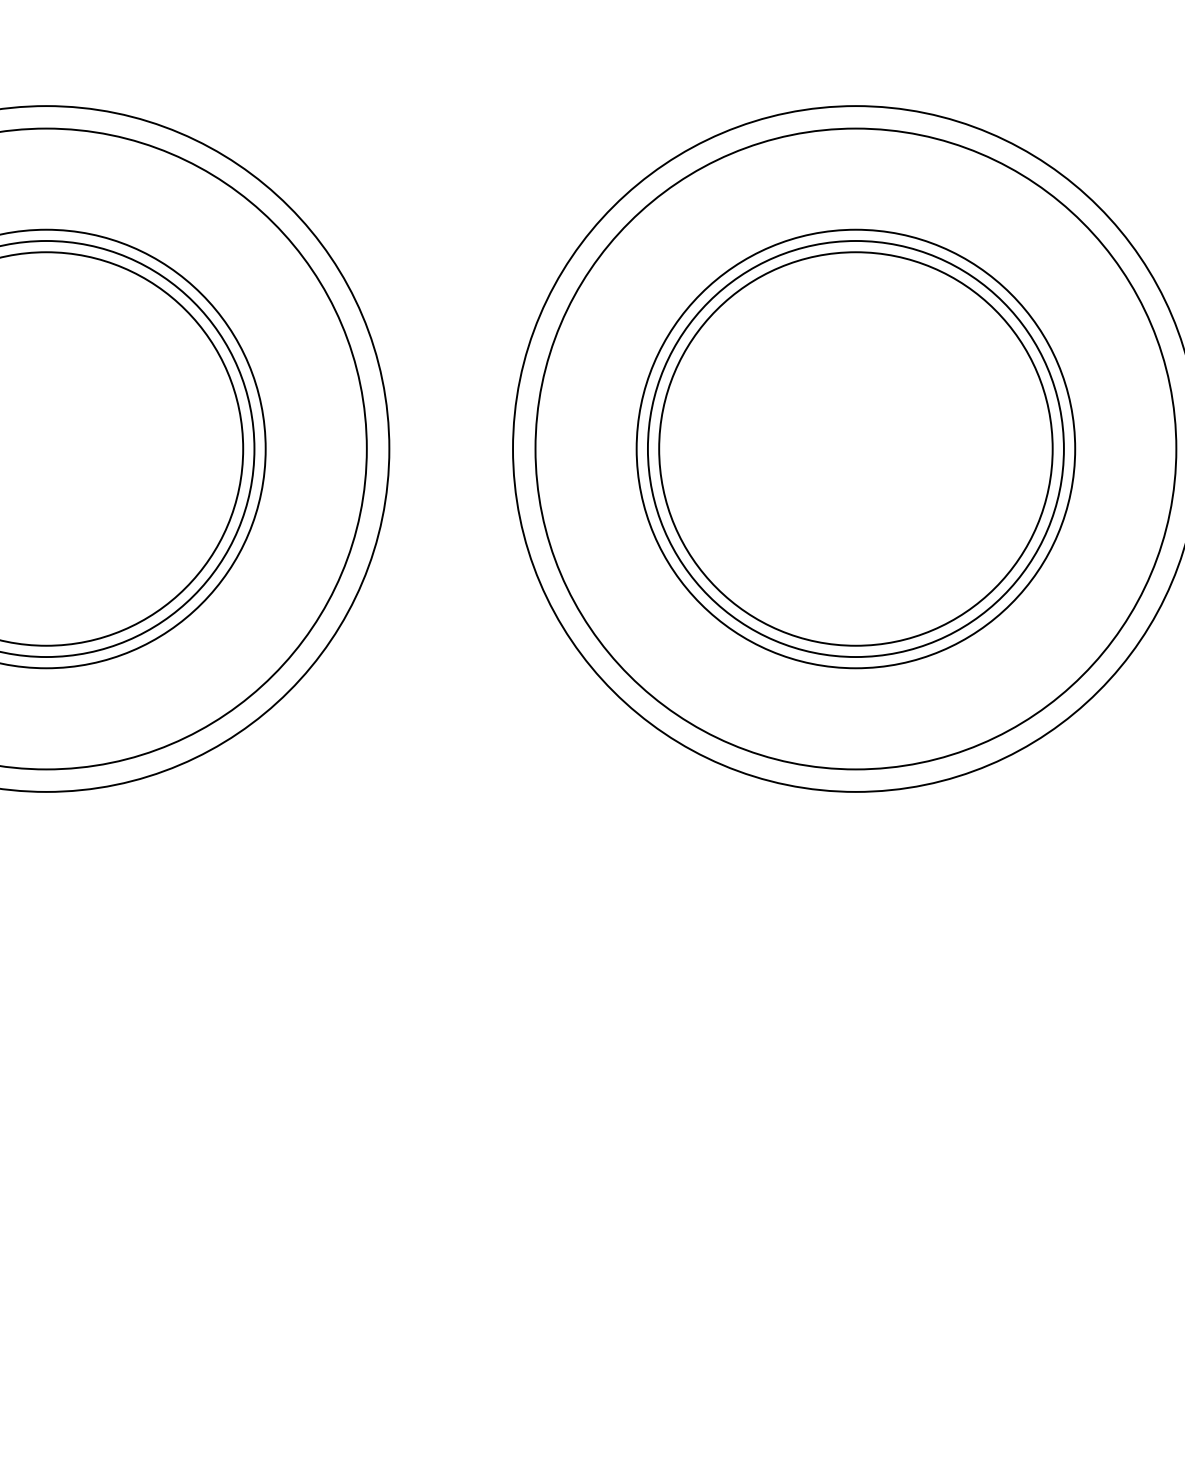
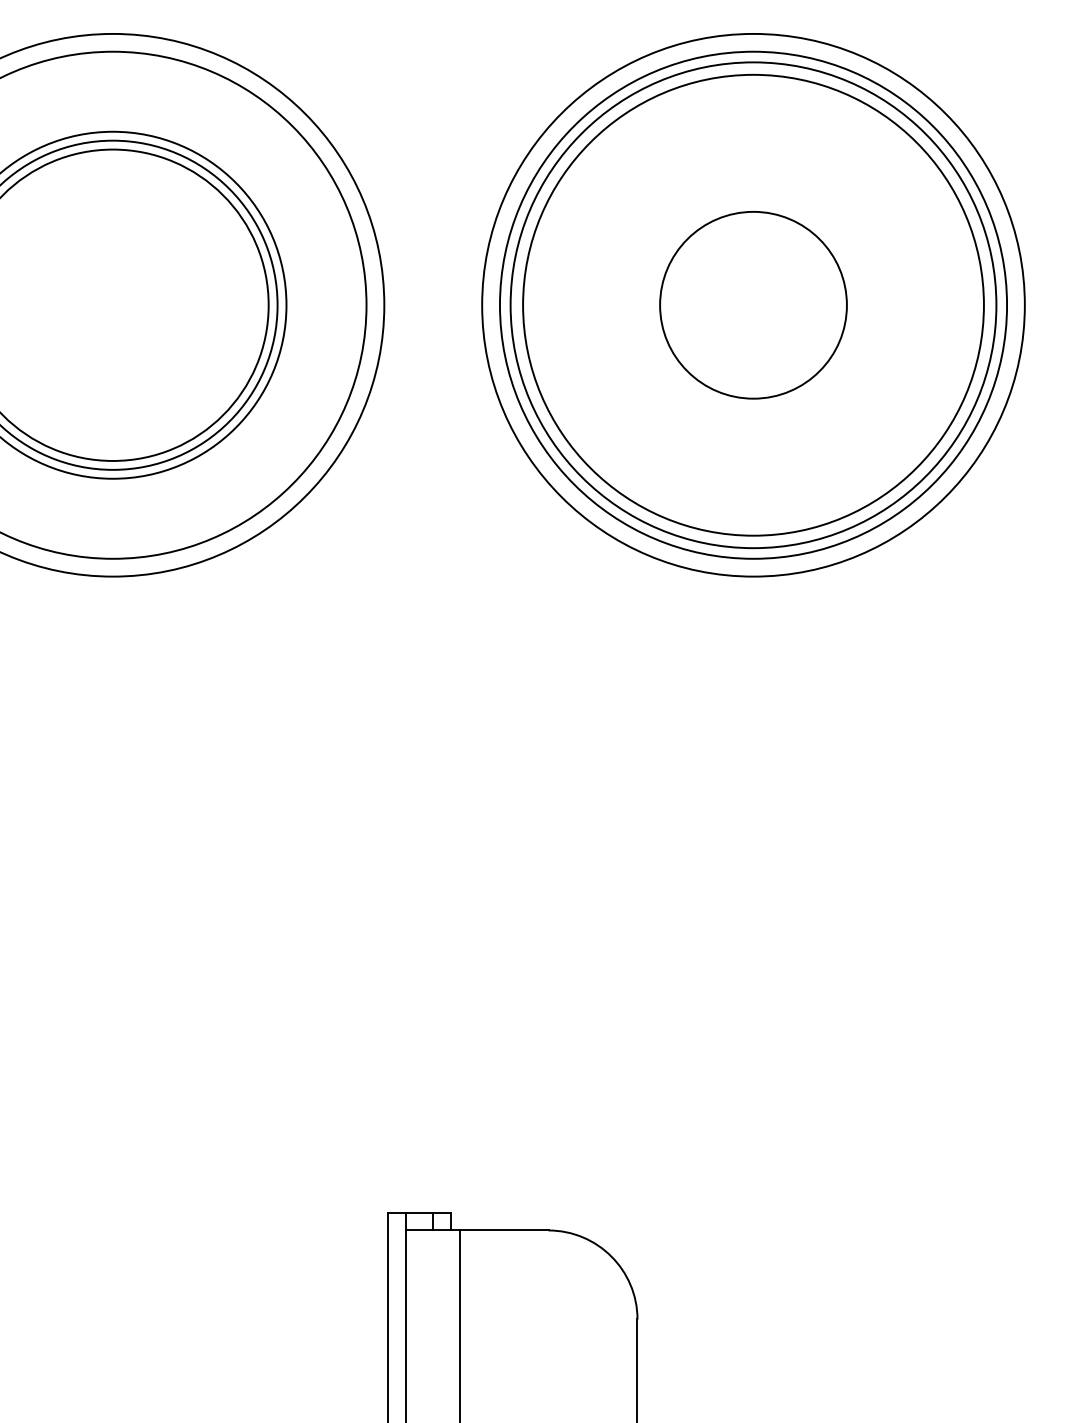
circle: (855, 448) -> (753, 304), size x0.6
circle: (855, 448) -> (753, 304), size x1.4
circle: (855, 448) -> (753, 304), size x1.4

